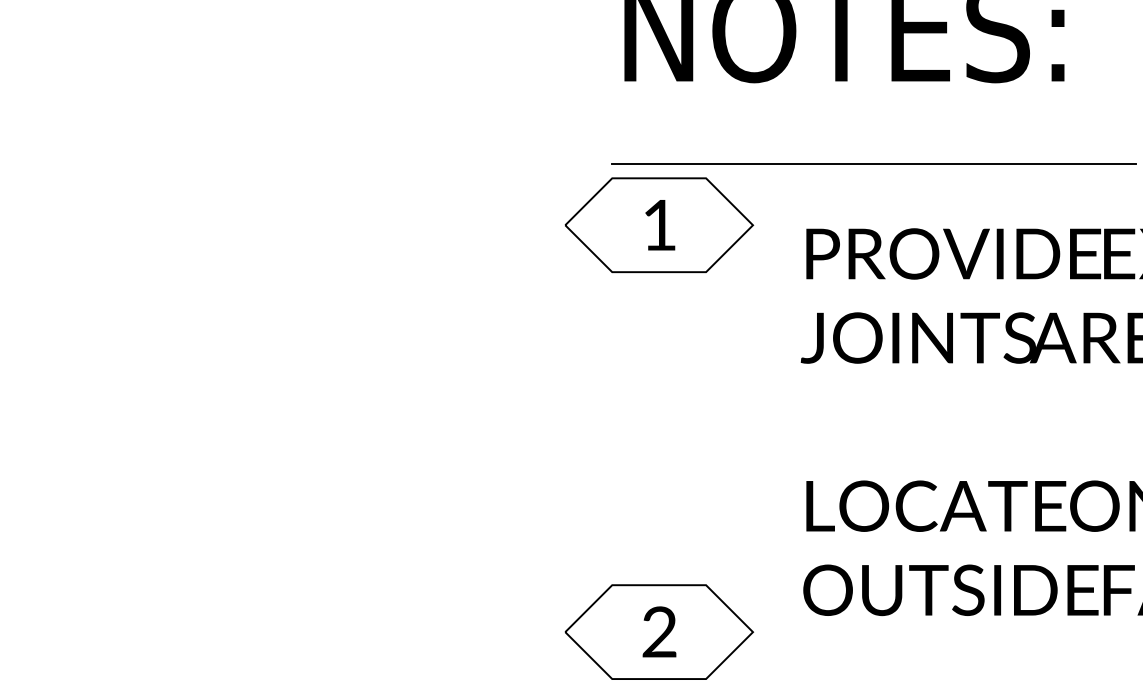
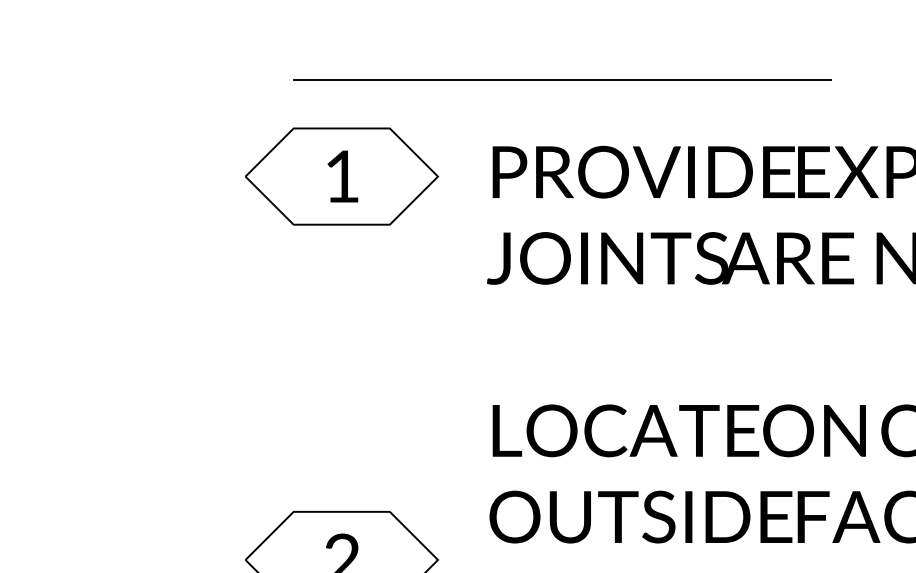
part: (659, 225) -> (342, 176), moved

